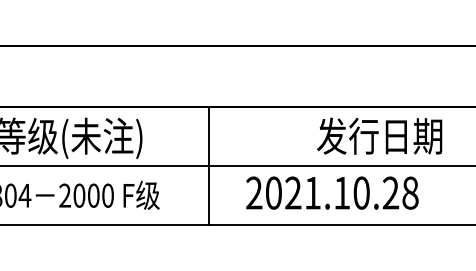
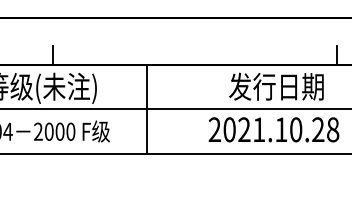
line: (84, 94) -> (53, 55), added
line: (459, 94) -> (336, 55), added
text: (332, 192) -> (274, 129), moved

